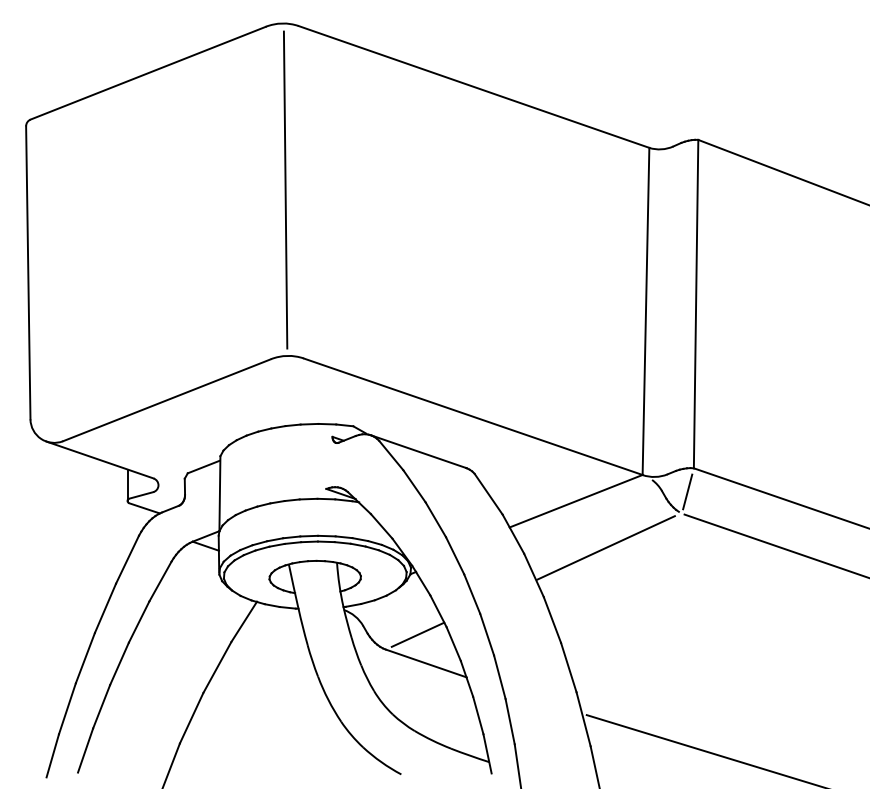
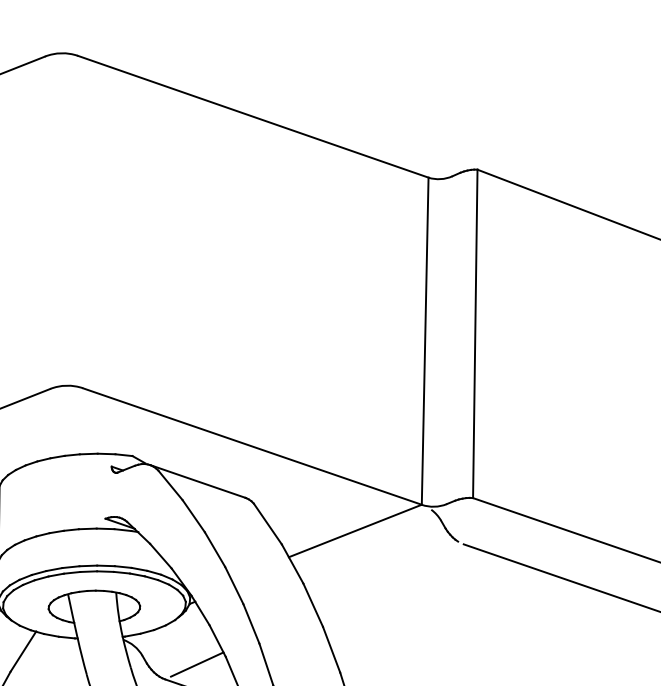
line: (285, 189) -> (64, 219), removed
line: (687, 491) -> (466, 521), removed
line: (605, 547) -> (384, 577), removed

